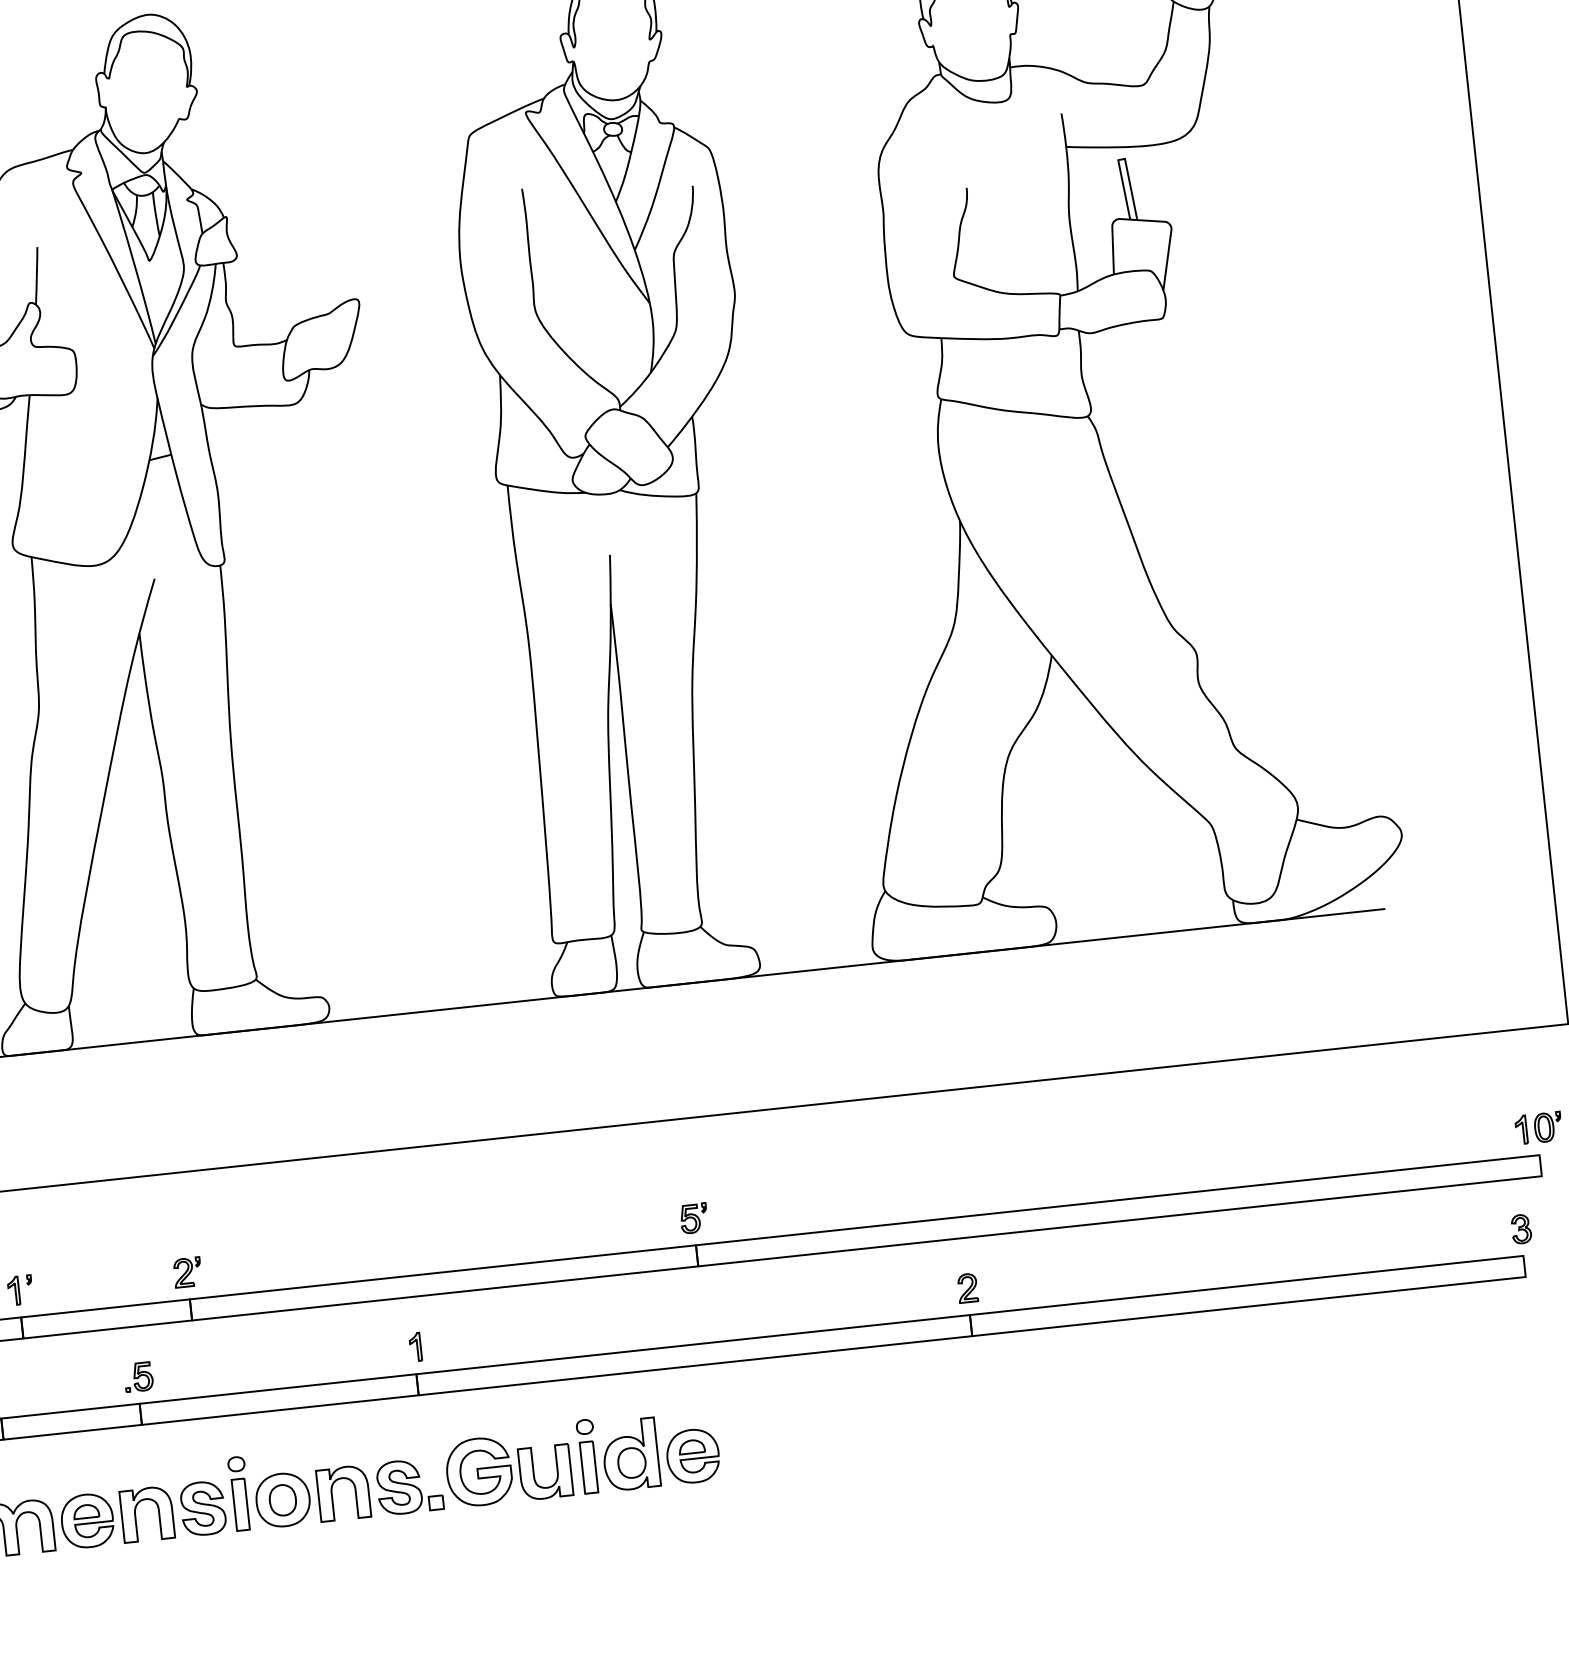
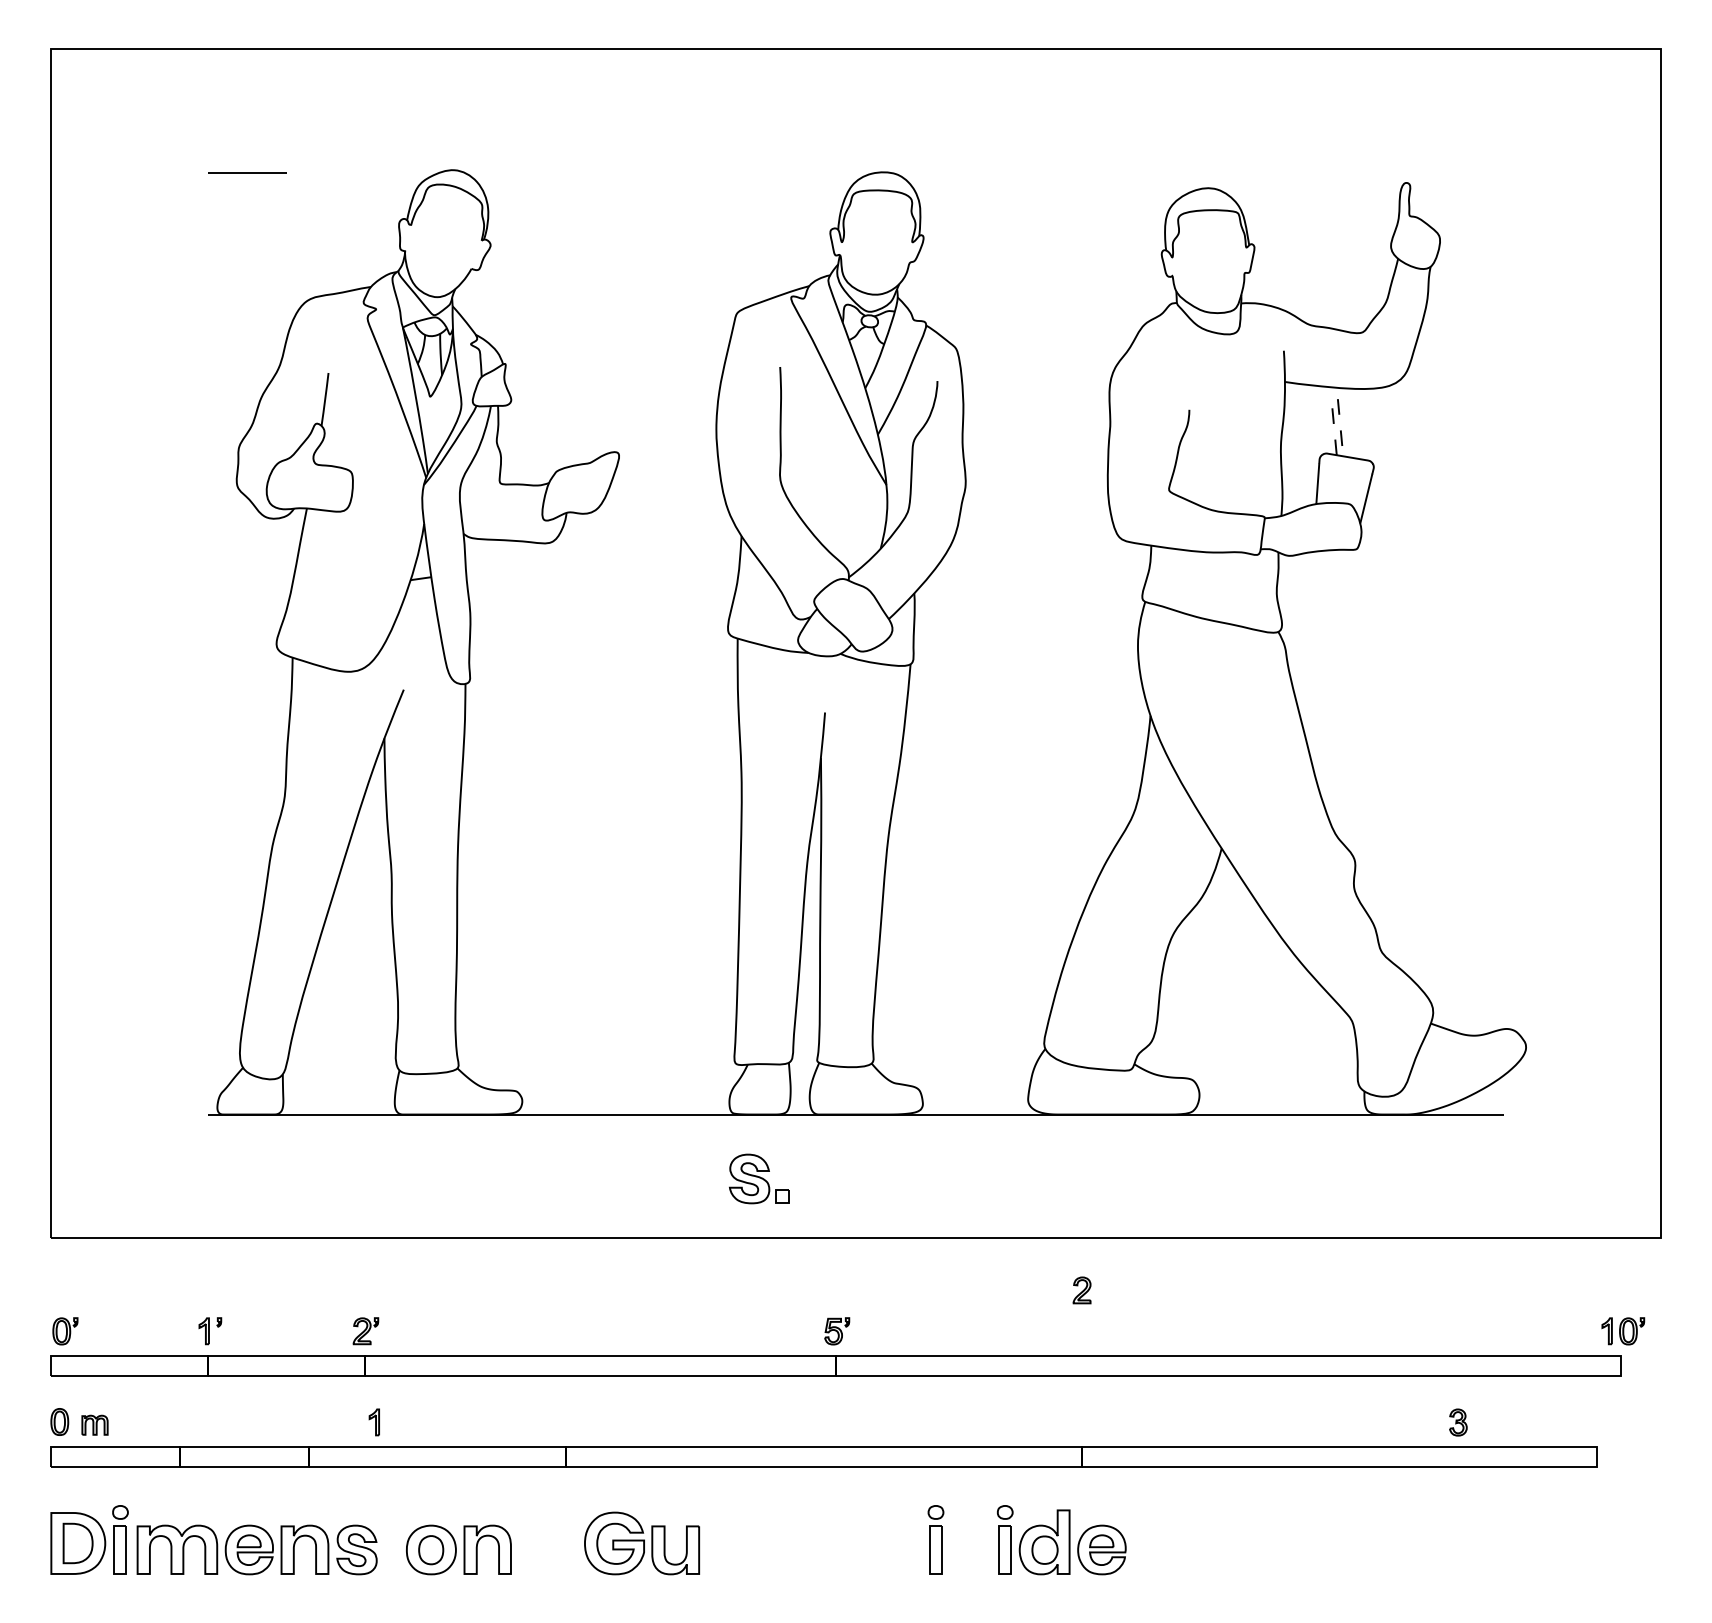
line: (1122, 159) -> (1335, 399), solid -> dashed
part: (1521, 1229) -> (1458, 1422), moved
part: (967, 1288) -> (1081, 1290), moved
part: (414, 1347) -> (373, 1422), moved
part: (138, 1376) -> (310, 1422), removed
part: (648, 1450) -> (1061, 1540), moved
part: (409, 1485) -> (759, 1178), moved
part: (239, 1493) -> (935, 1539), moved

